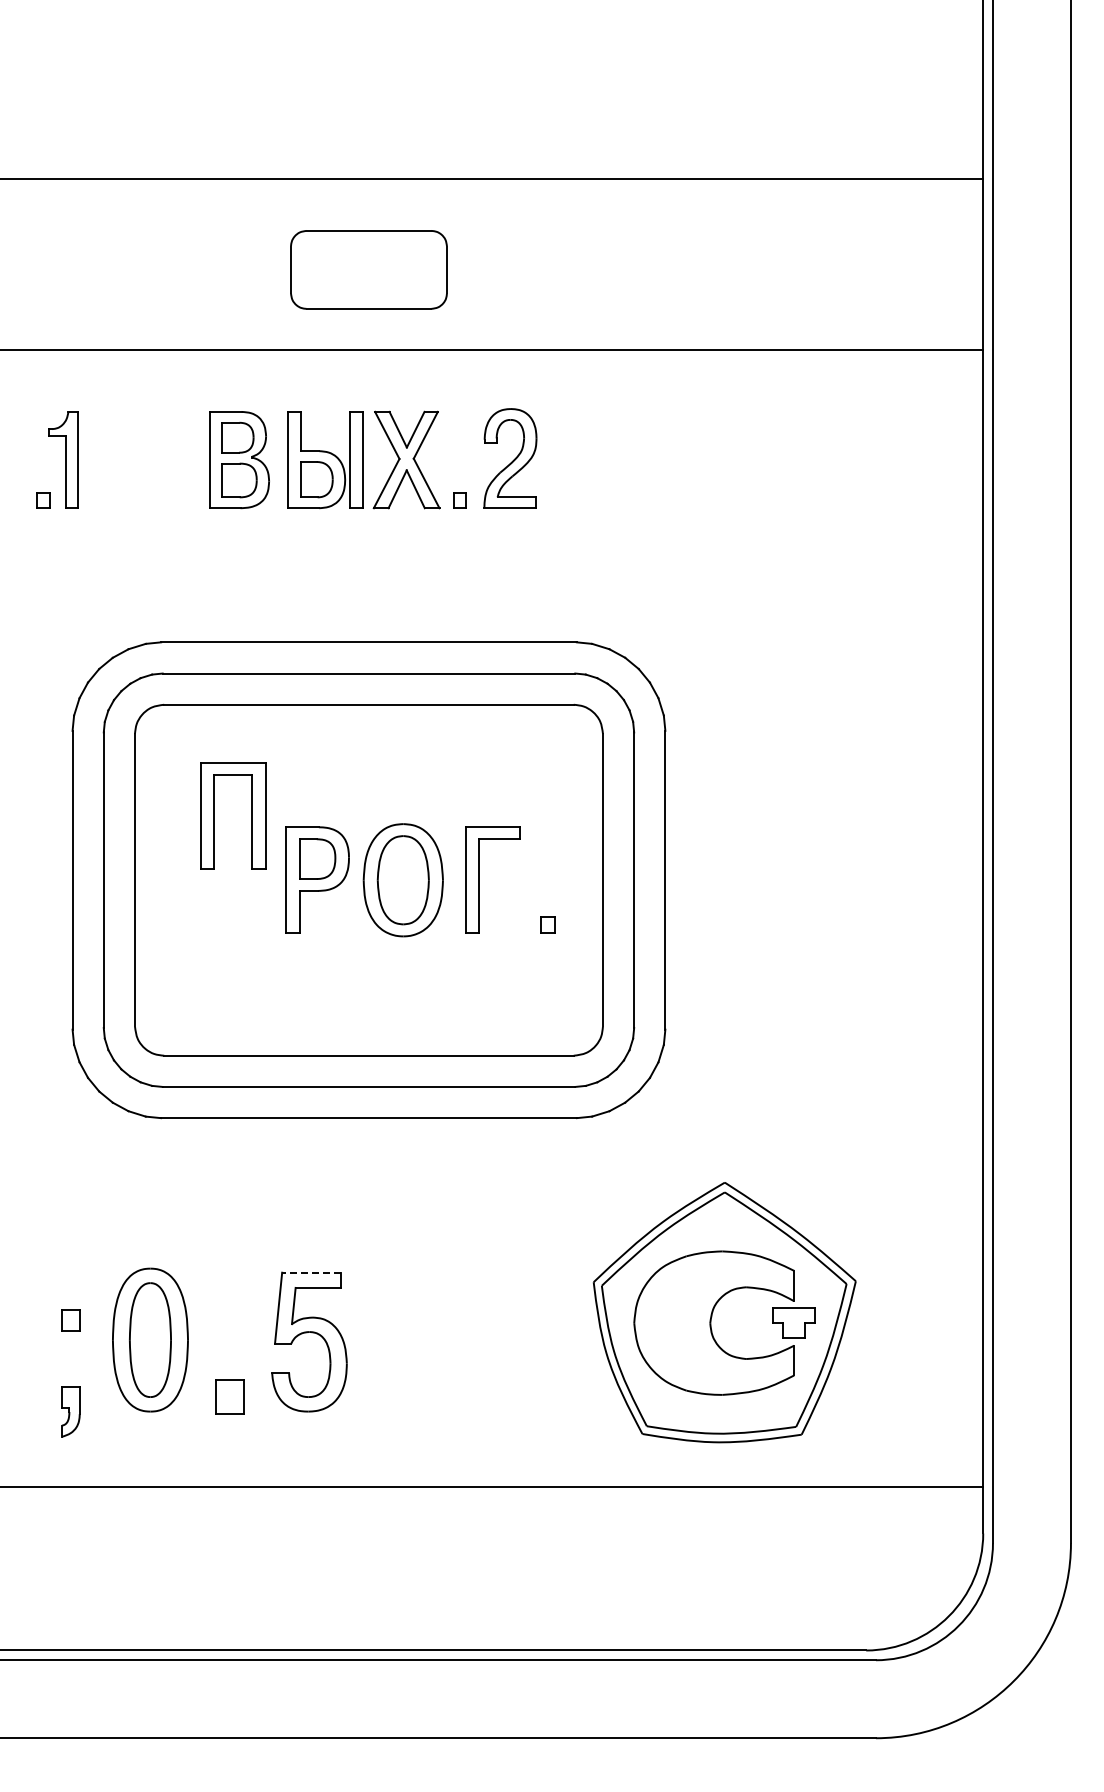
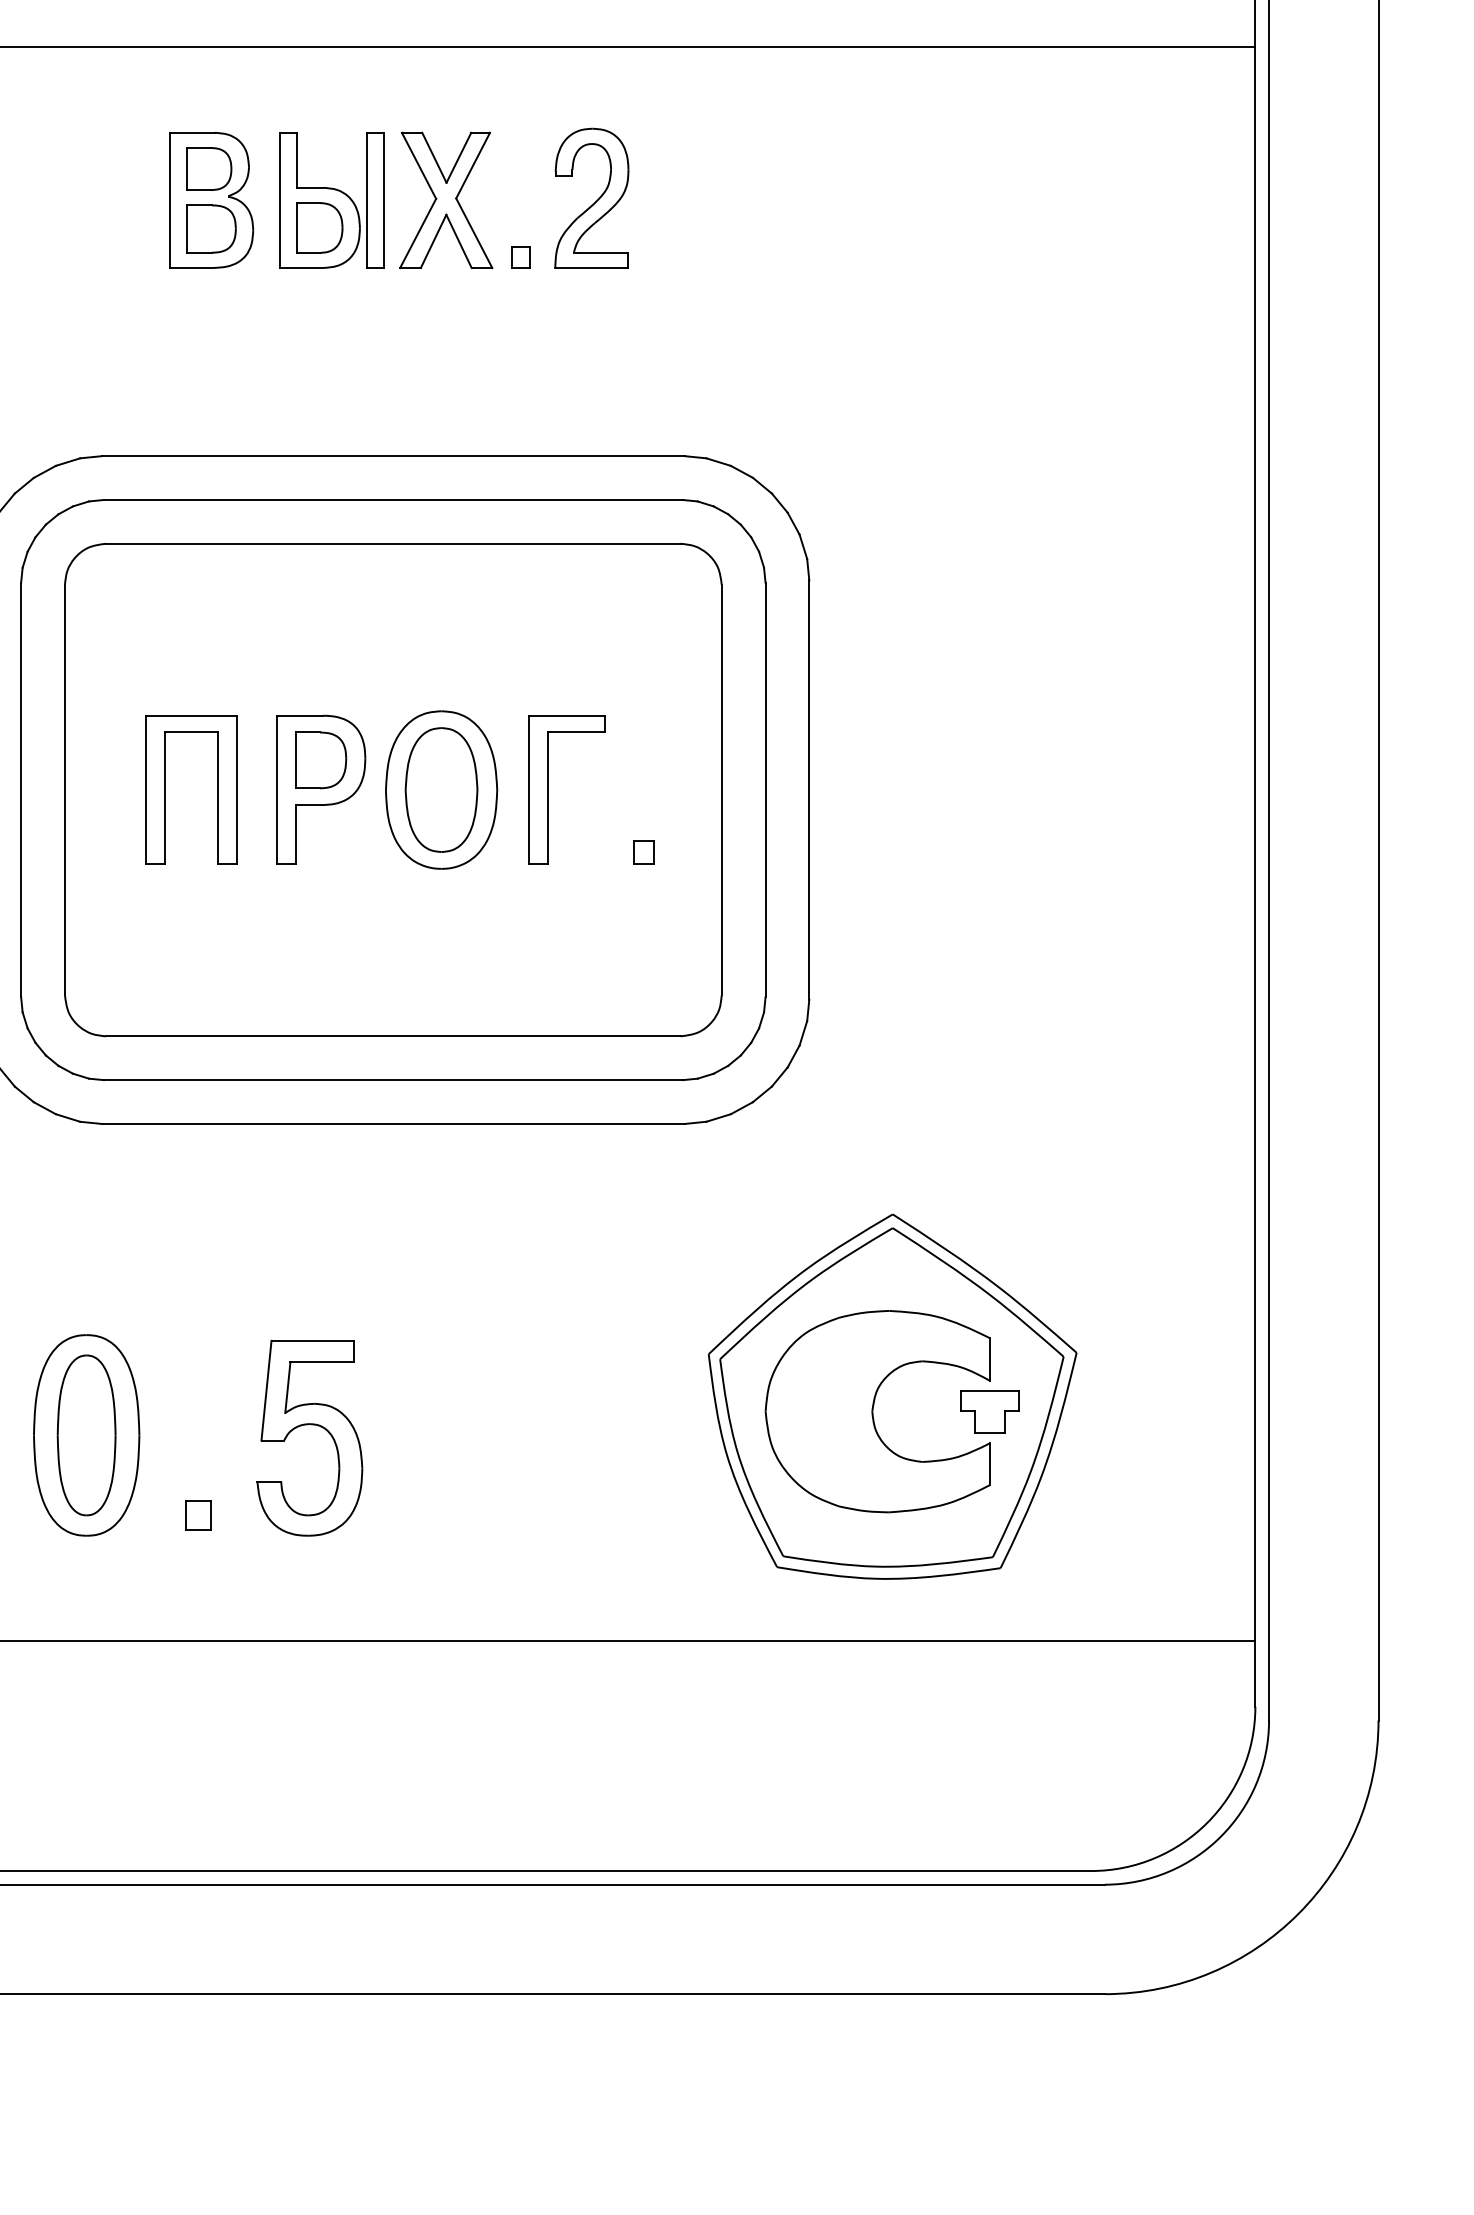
part: (251, 815) -> (217, 789), moved
line: (311, 1272) -> (312, 1340), dashed -> solid
part: (229, 1397) -> (197, 1515), size x0.62

